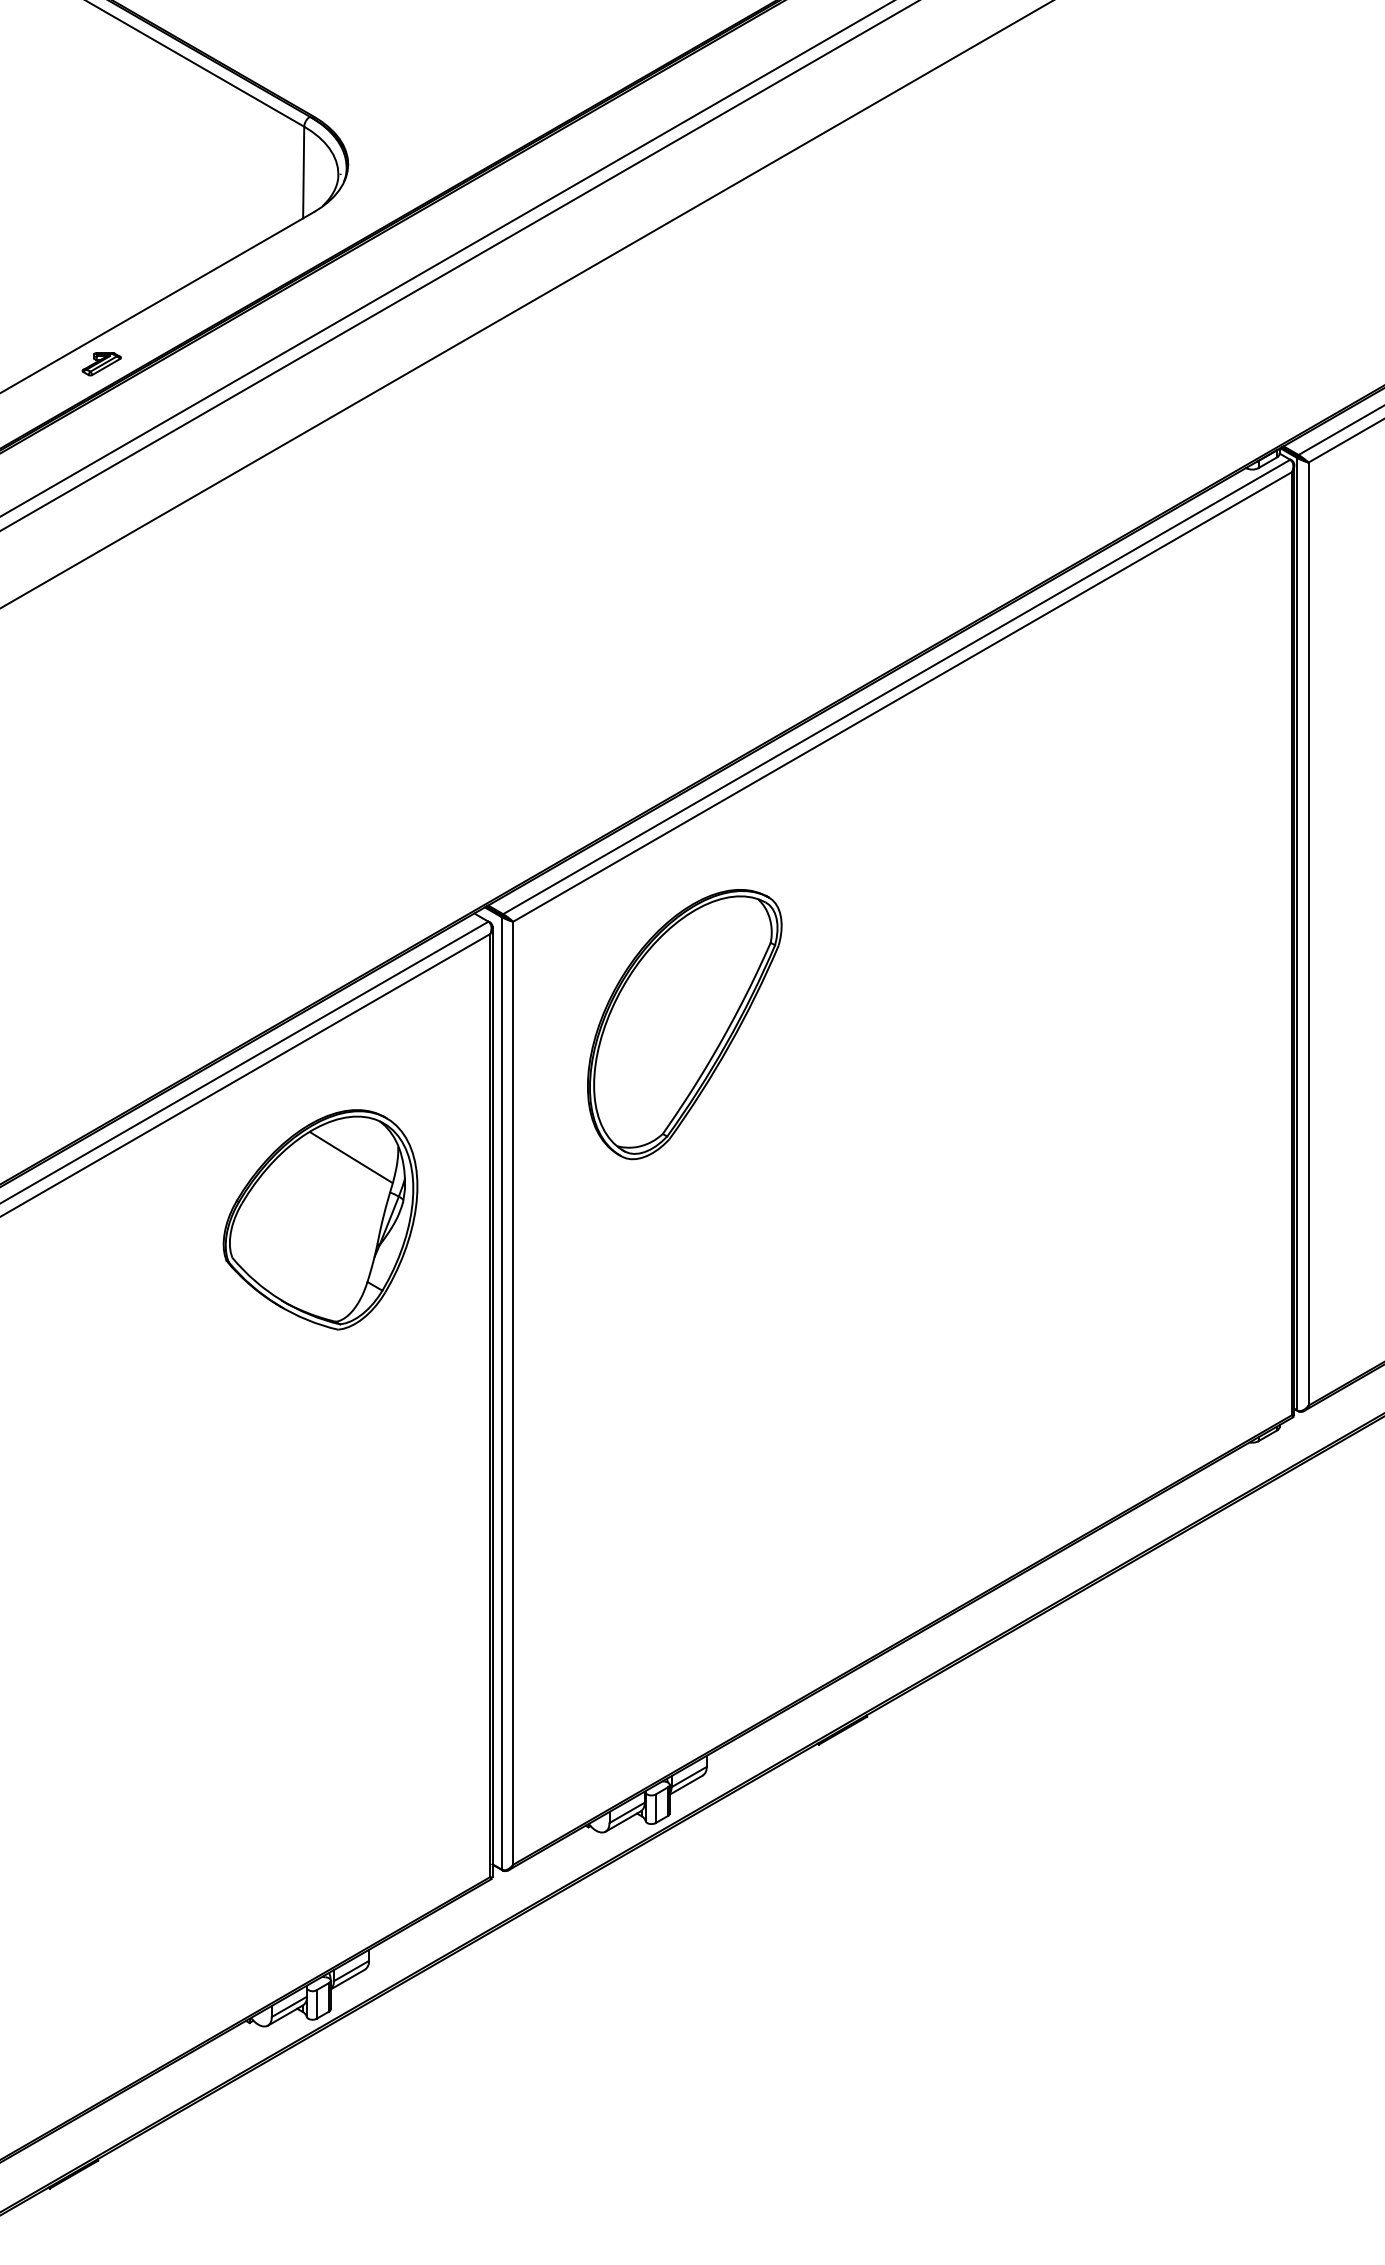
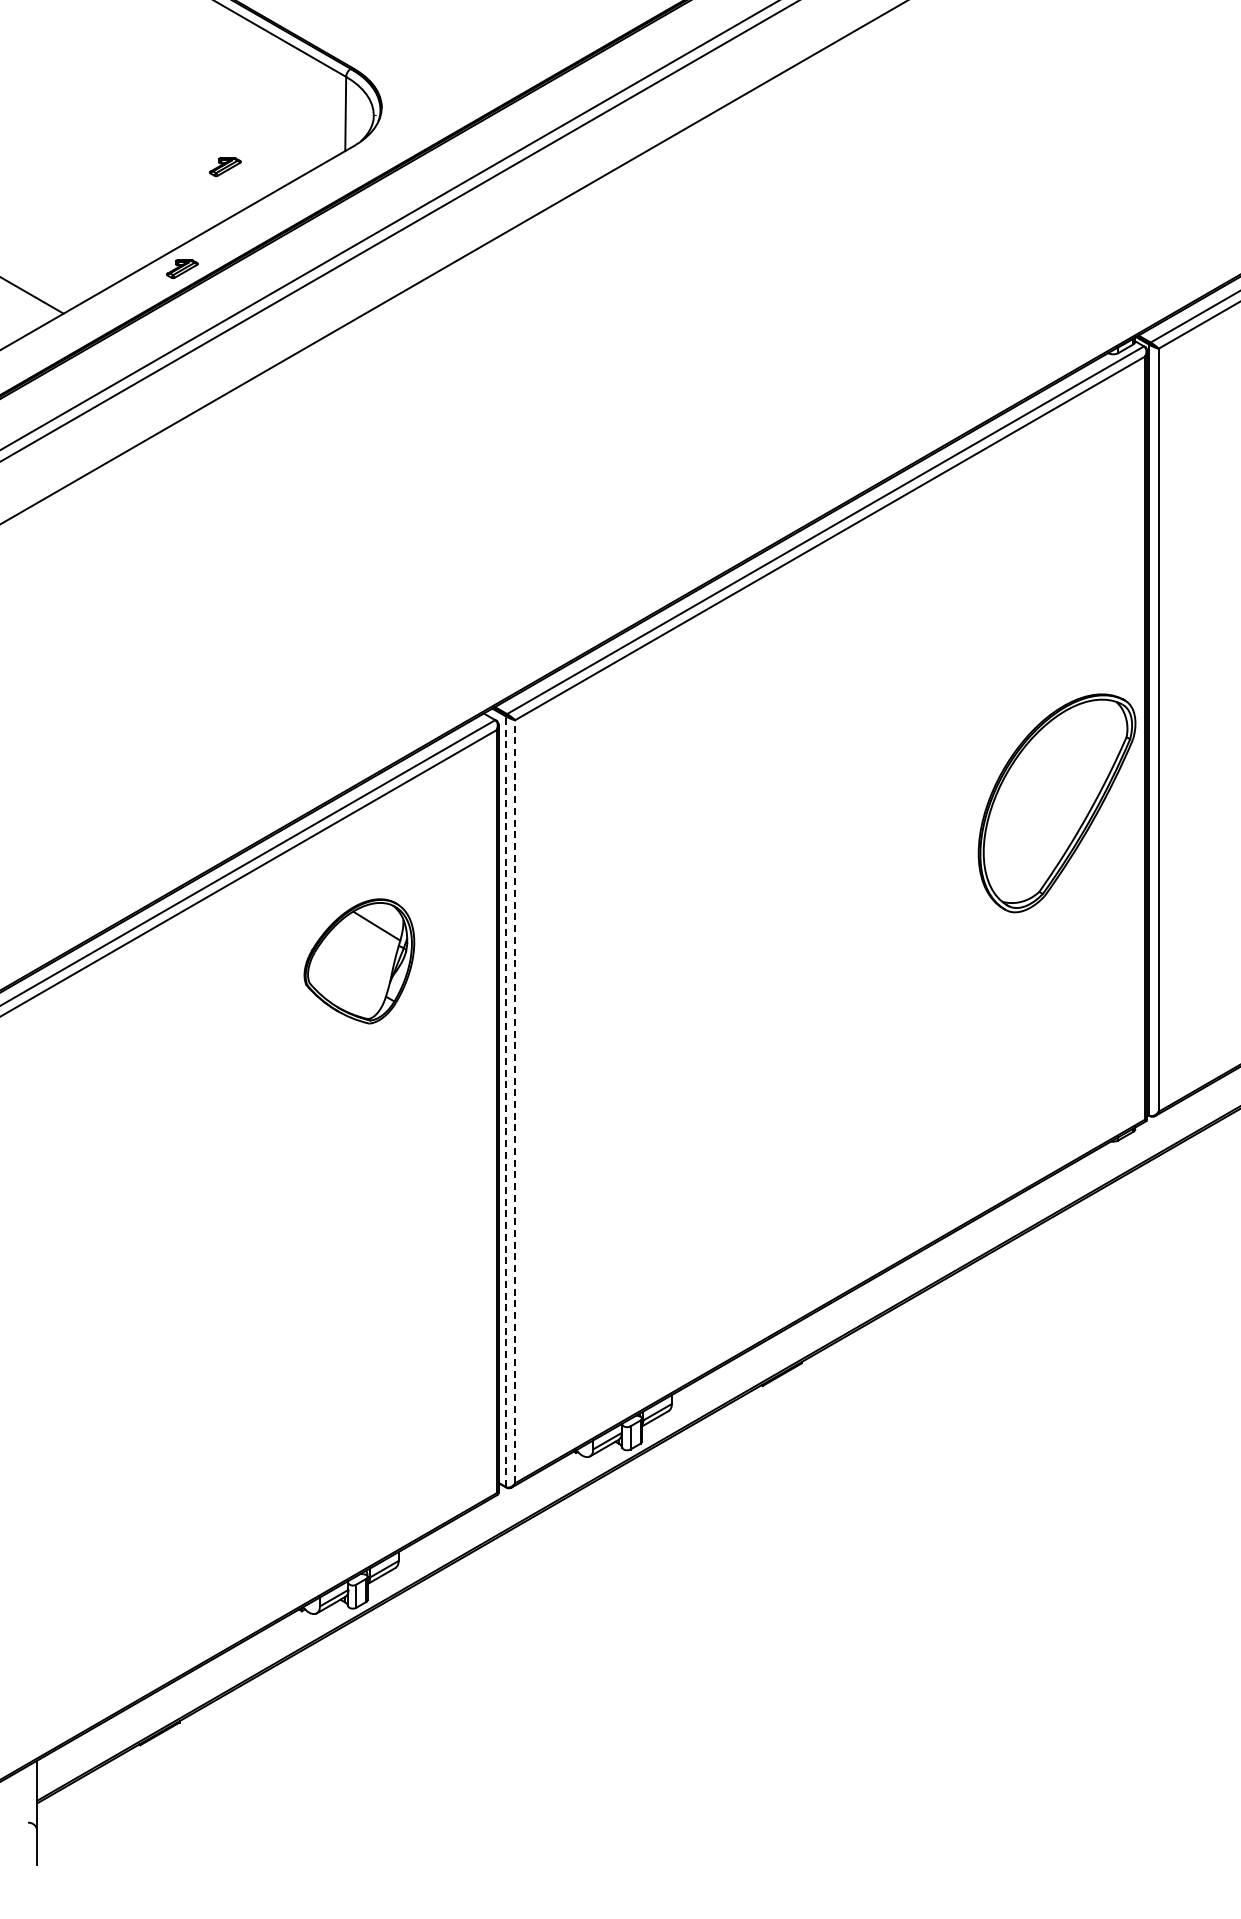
part: (155, 238) -> (225, 167), added
part: (684, 1024) -> (1056, 803), moved
part: (320, 1219) -> (359, 961), size x0.7
line: (501, 1393) -> (505, 1101), solid -> dashed
line: (513, 1393) -> (515, 1101), solid -> dashed

